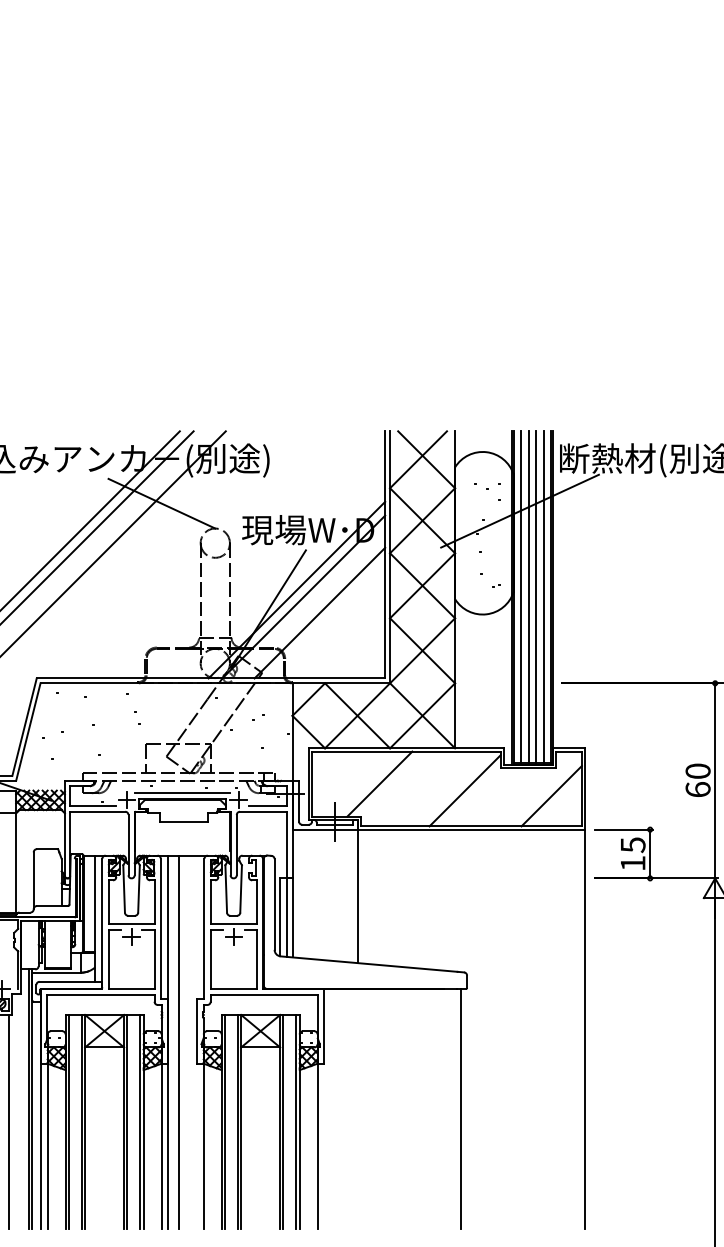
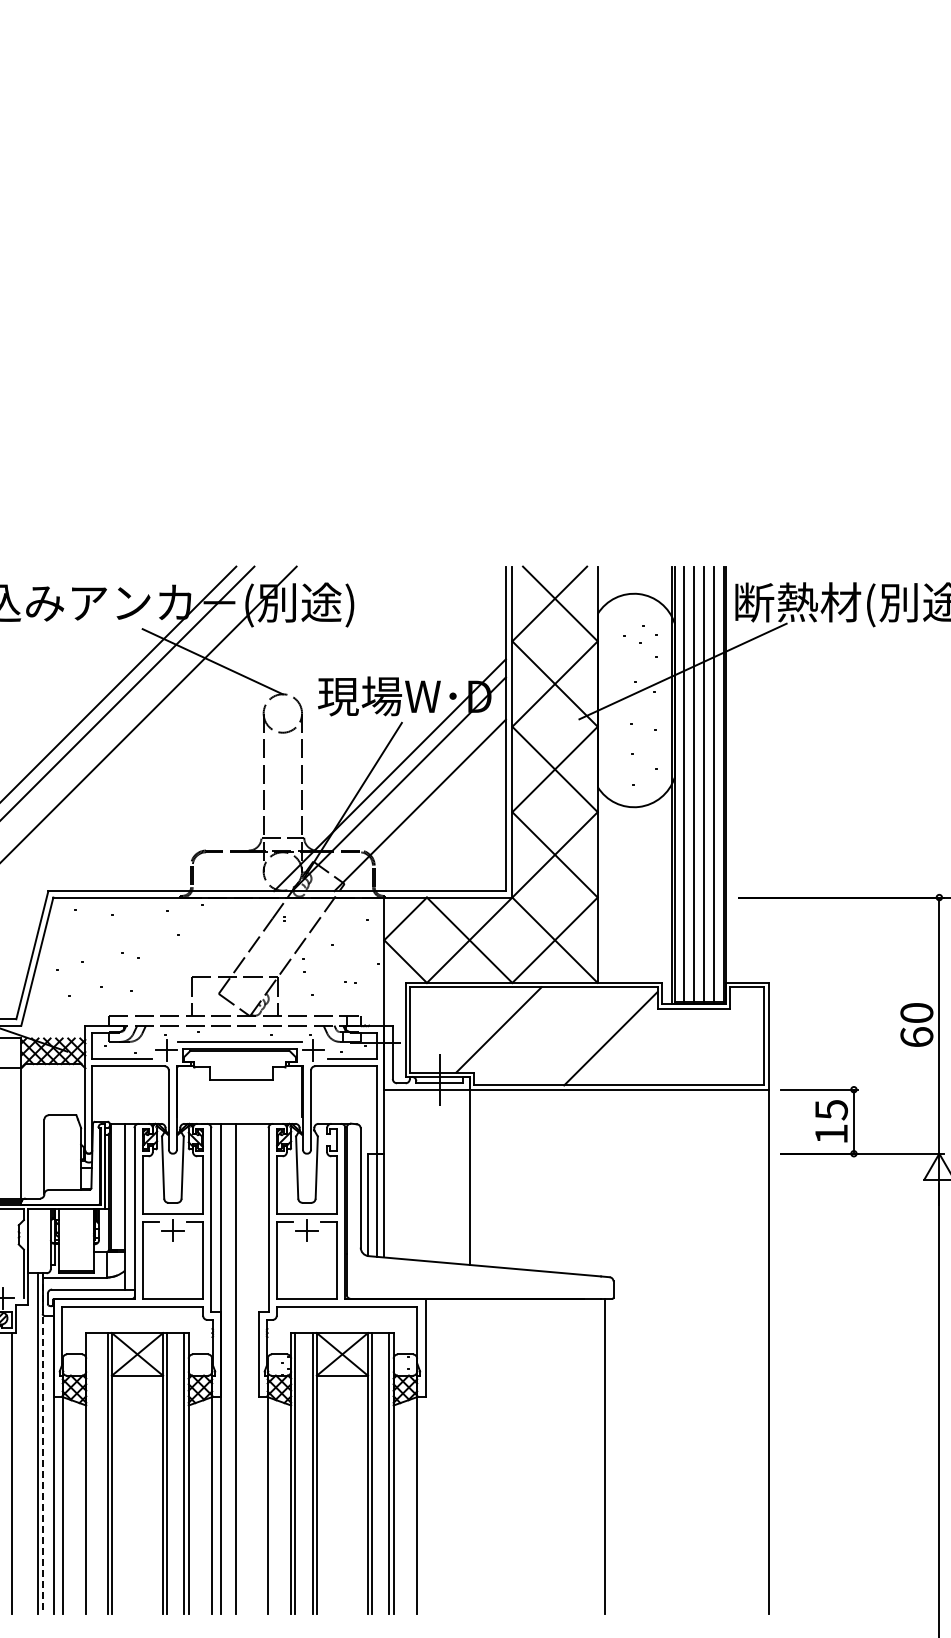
line: (551, 795) -> (724, 1045), removed
line: (32, 1099) -> (42, 1444), solid -> dashed
line: (68, 1121) -> (90, 1473), removed

